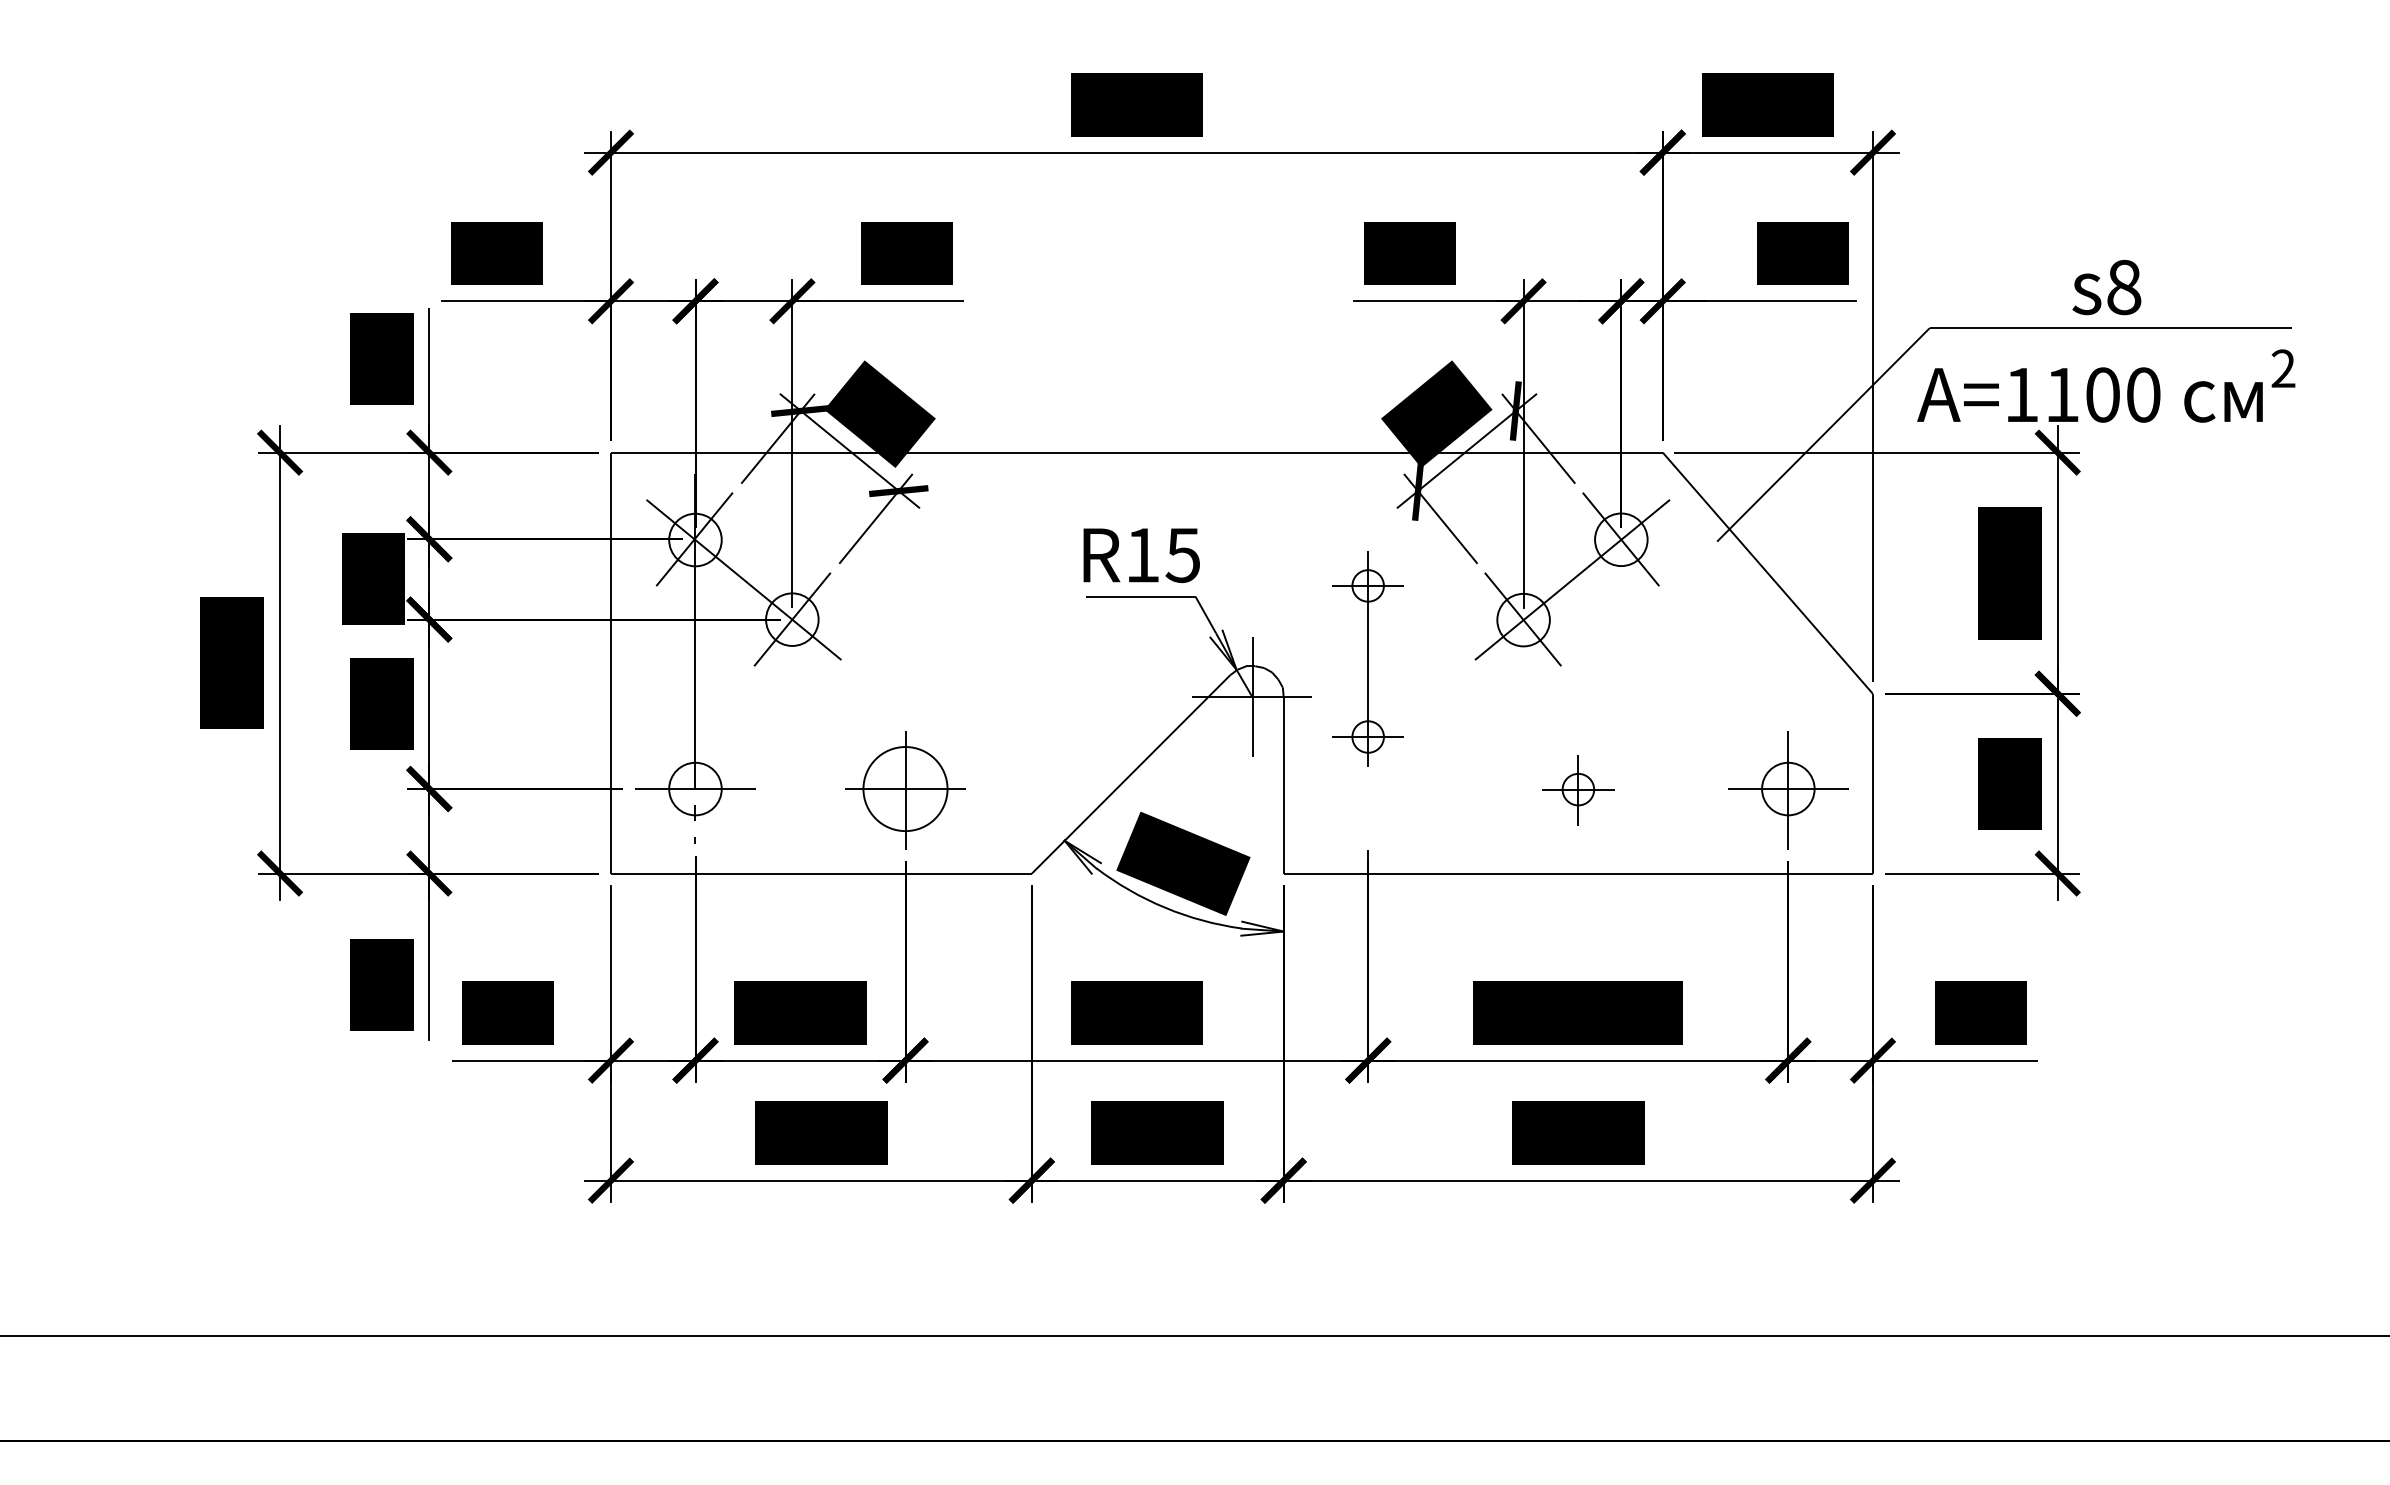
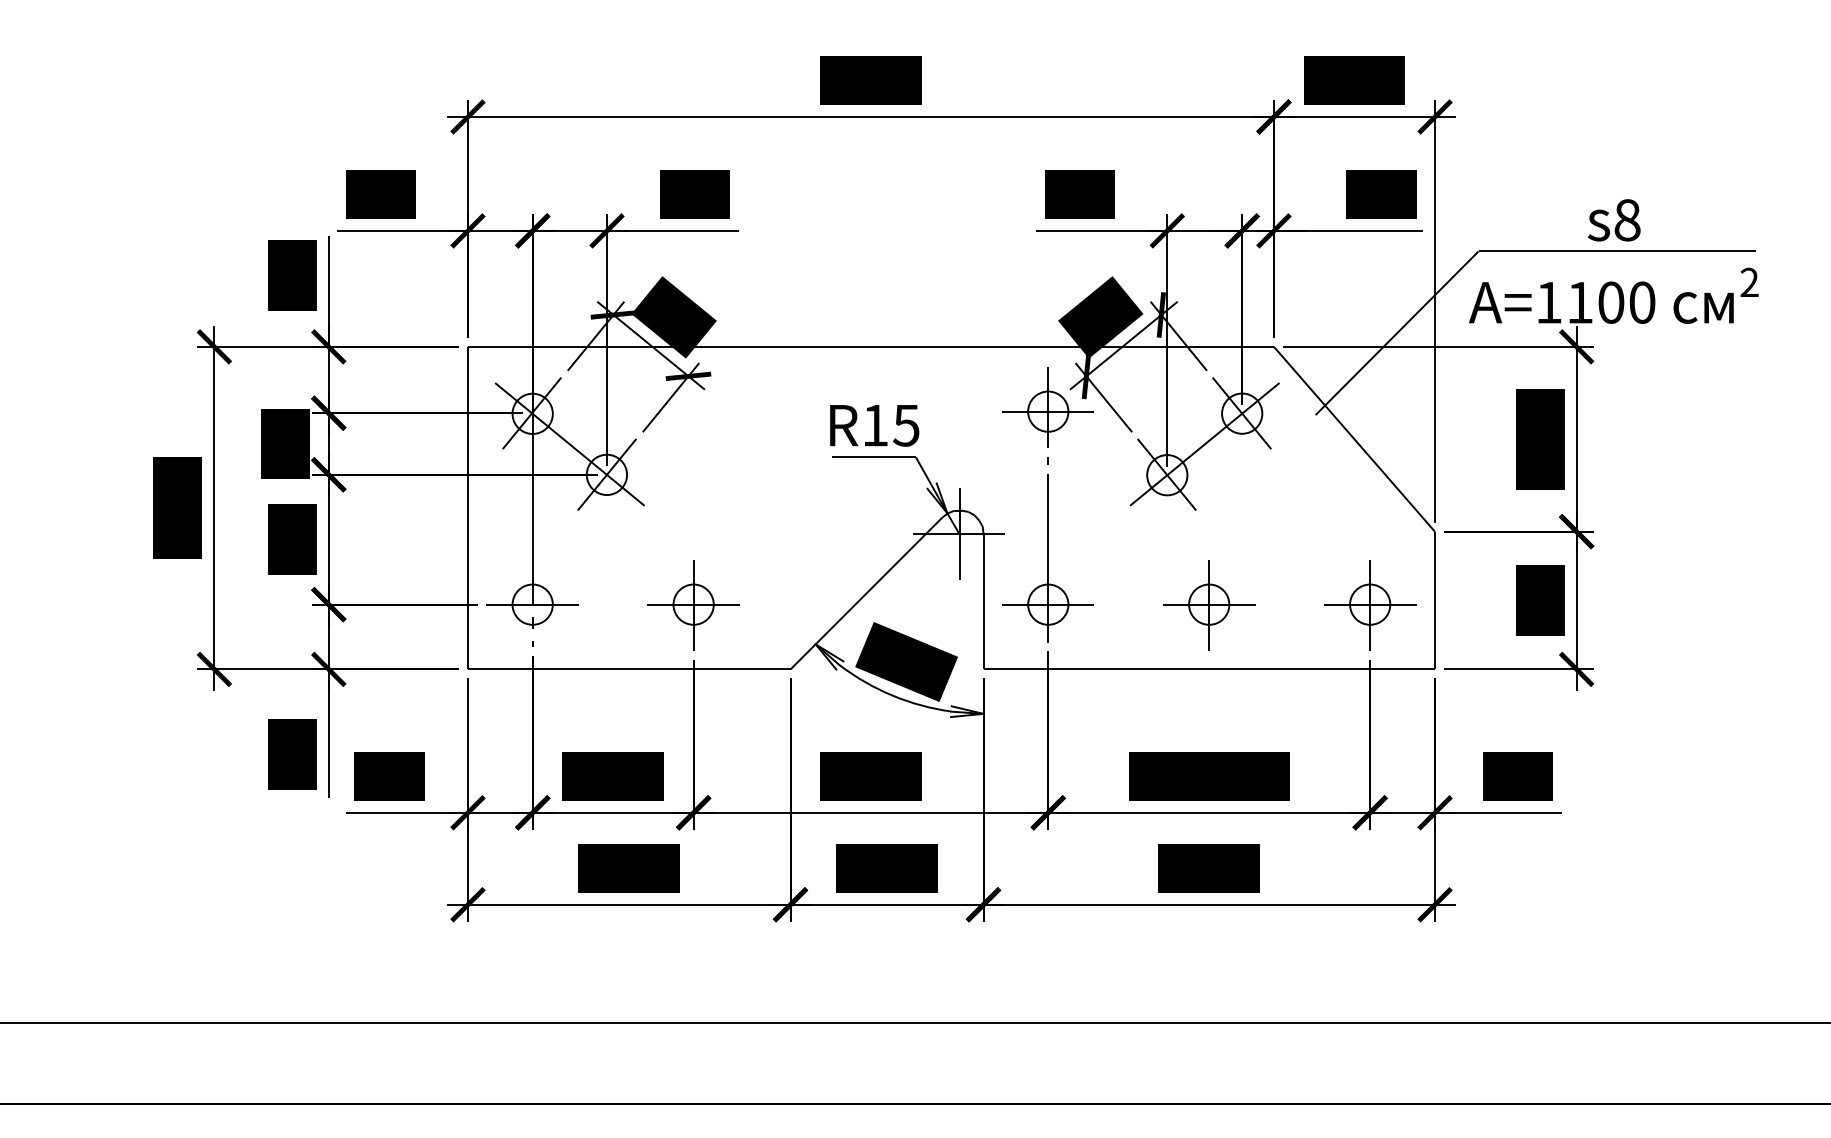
part: (1367, 658) -> (1047, 504), size x1.67
circle: (905, 788) -> (693, 604), size x0.62
part: (1578, 790) -> (1209, 605), size x1.67

